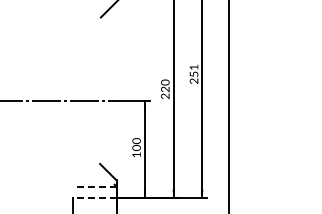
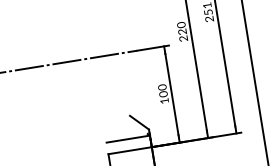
line: (94, 186) -> (128, 139), dashed -> solid
line: (94, 198) -> (130, 150), dashed -> solid

